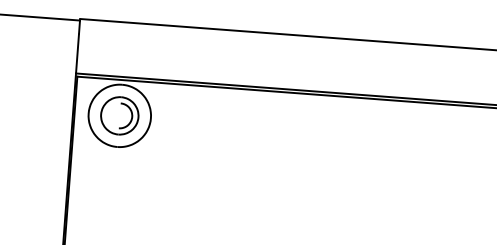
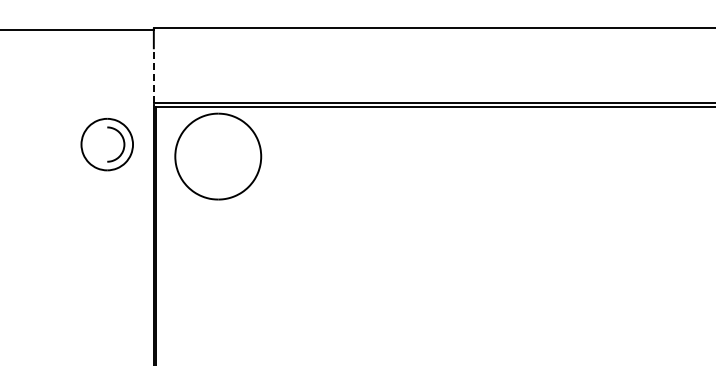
line: (77, 54) -> (153, 76), solid -> dashed
part: (119, 115) -> (106, 144), moved

